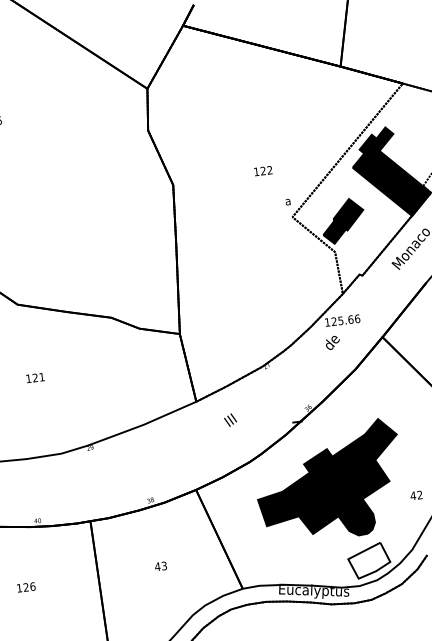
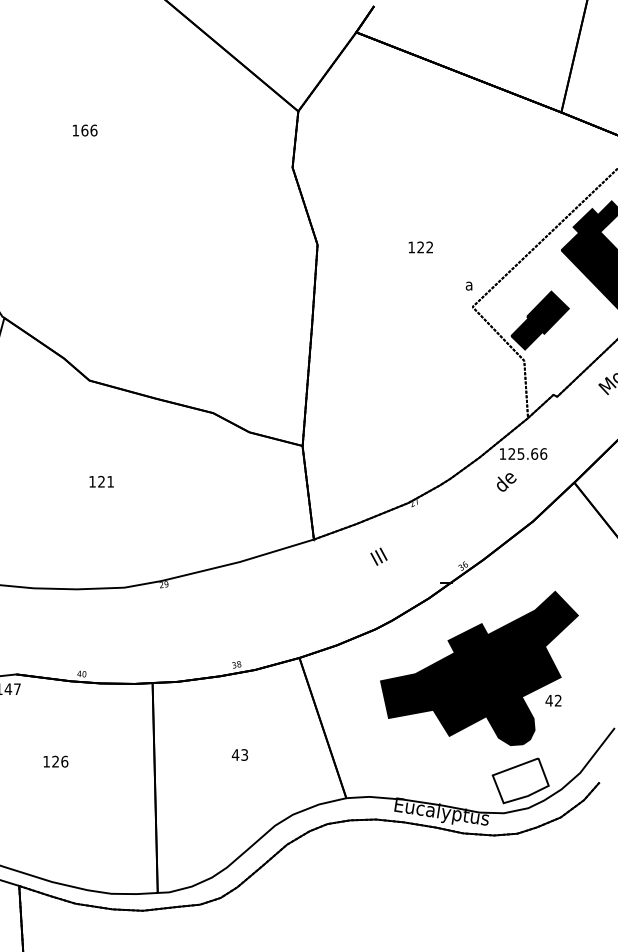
text: (263, 171) -> (420, 247), moved
text: (230, 420) -> (378, 556), moved
text: (416, 495) -> (553, 700), moved

